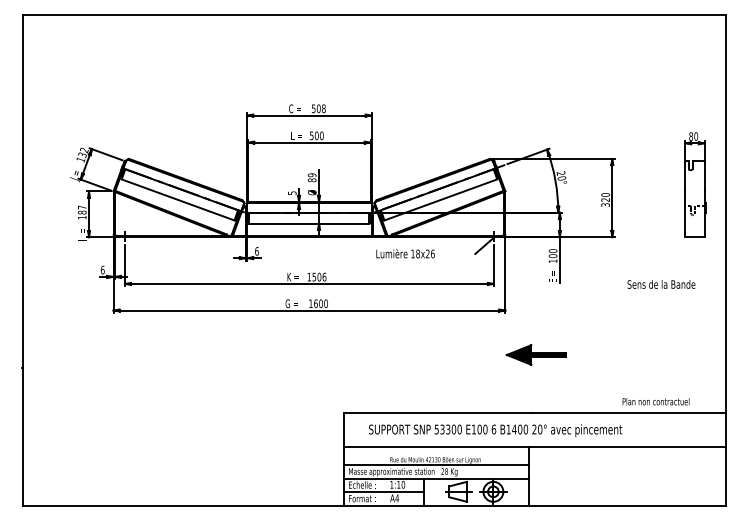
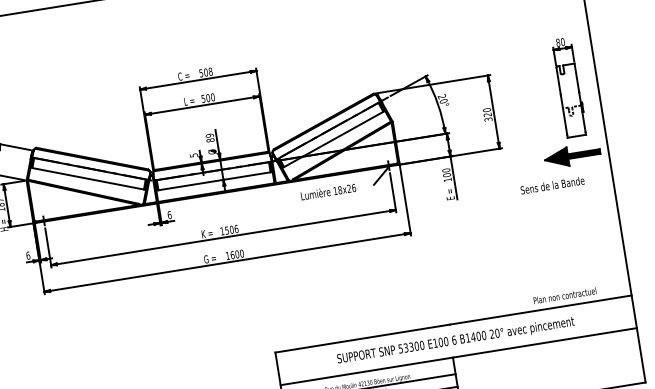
text: (405, 253) -> (328, 191), moved
part: (535, 354) -> (571, 155), moved
text: (495, 430) -> (455, 340), moved

